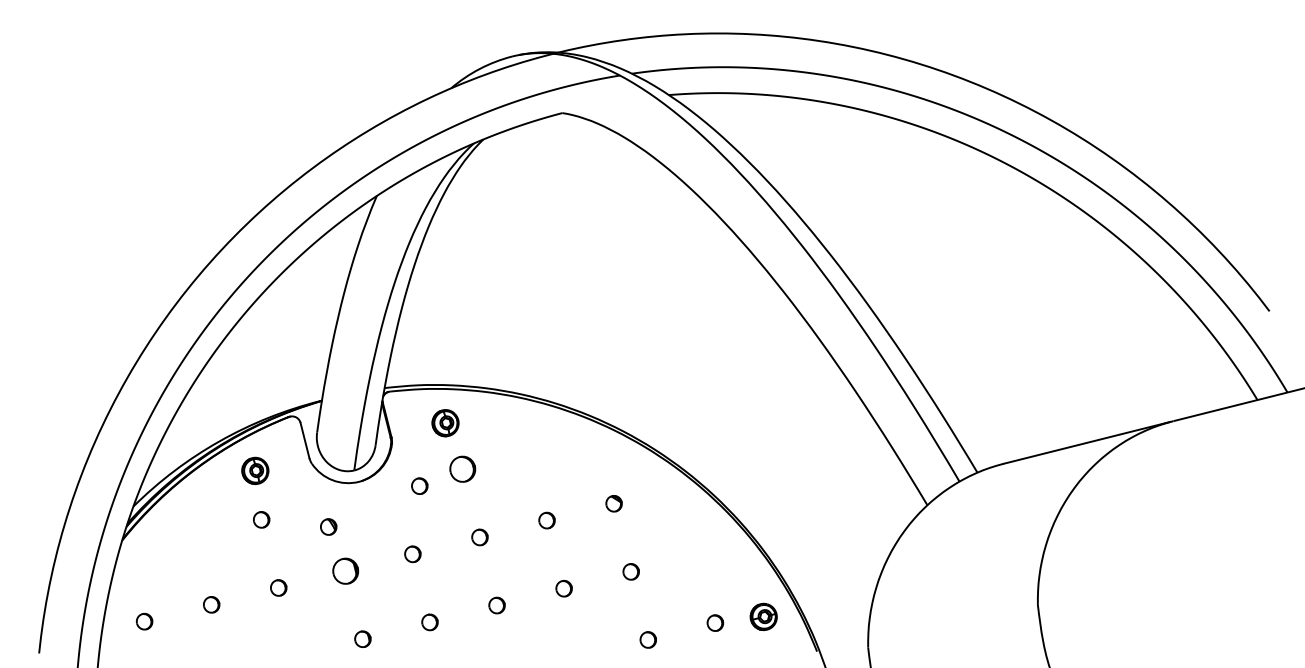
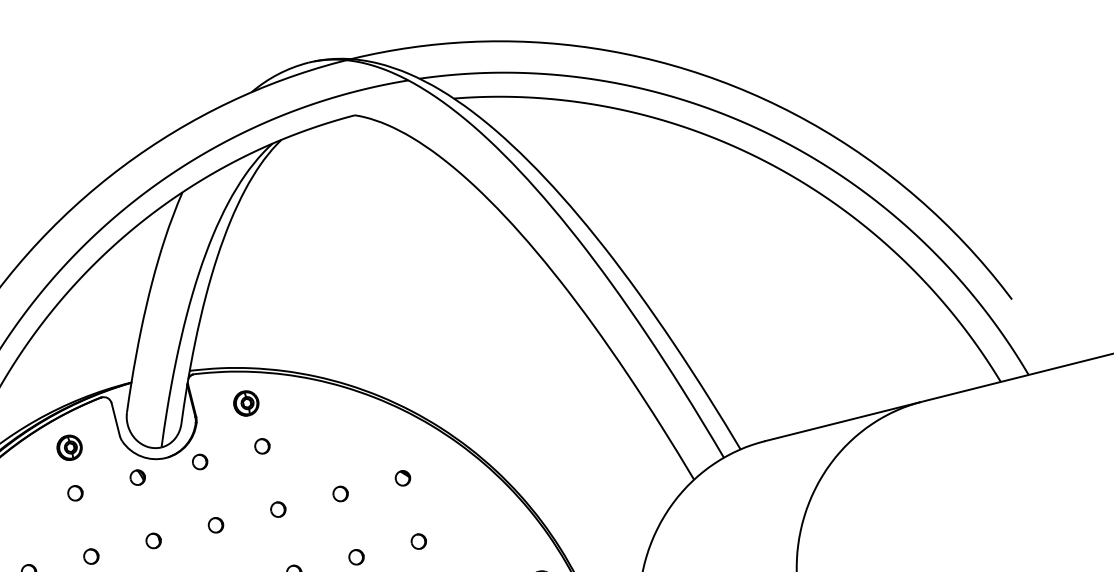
part: (462, 469) -> (262, 446), size x0.62
part: (419, 485) -> (199, 461), moved
part: (328, 526) -> (137, 477), moved
part: (345, 570) -> (153, 540), size x0.62

